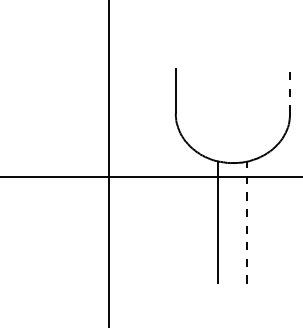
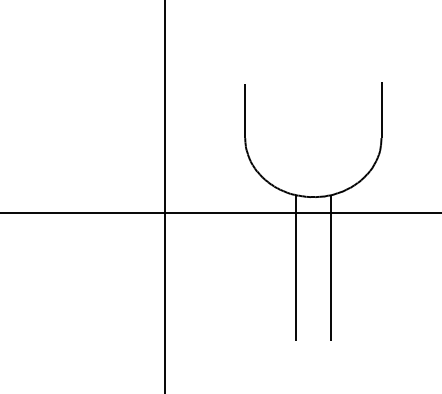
line: (290, 89) -> (381, 109), dashed -> solid
line: (247, 222) -> (330, 268), dashed -> solid

